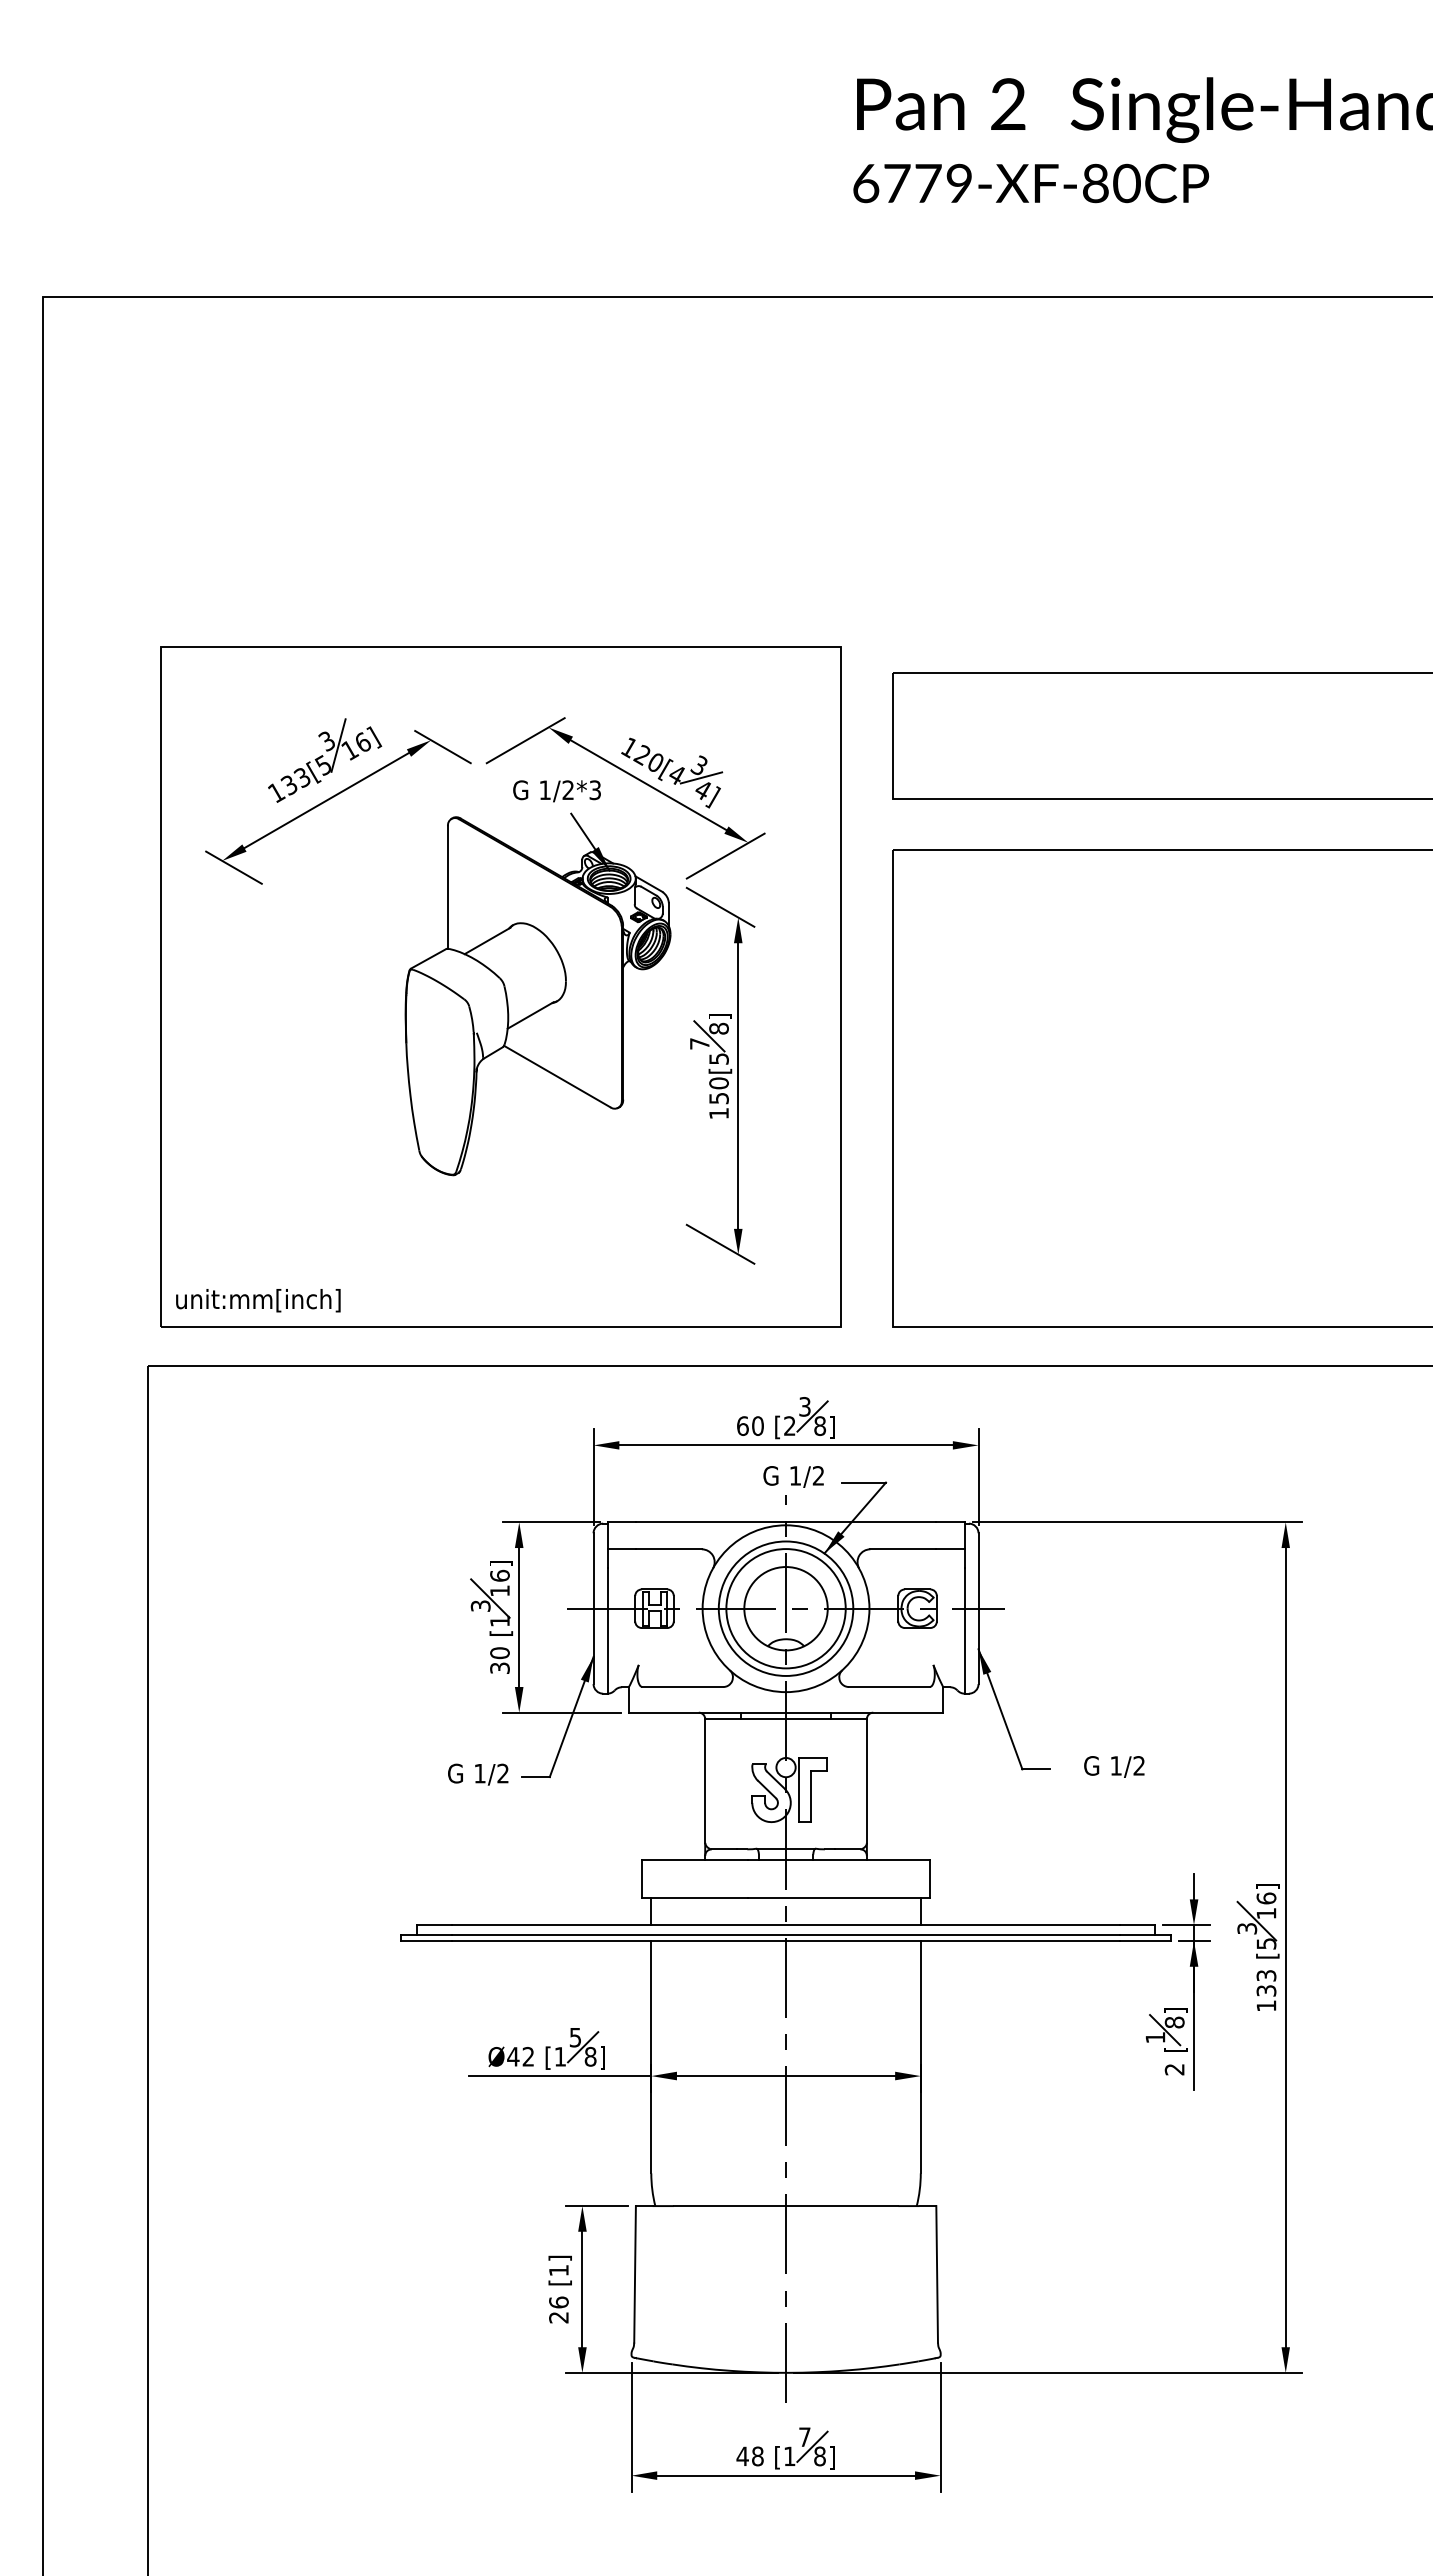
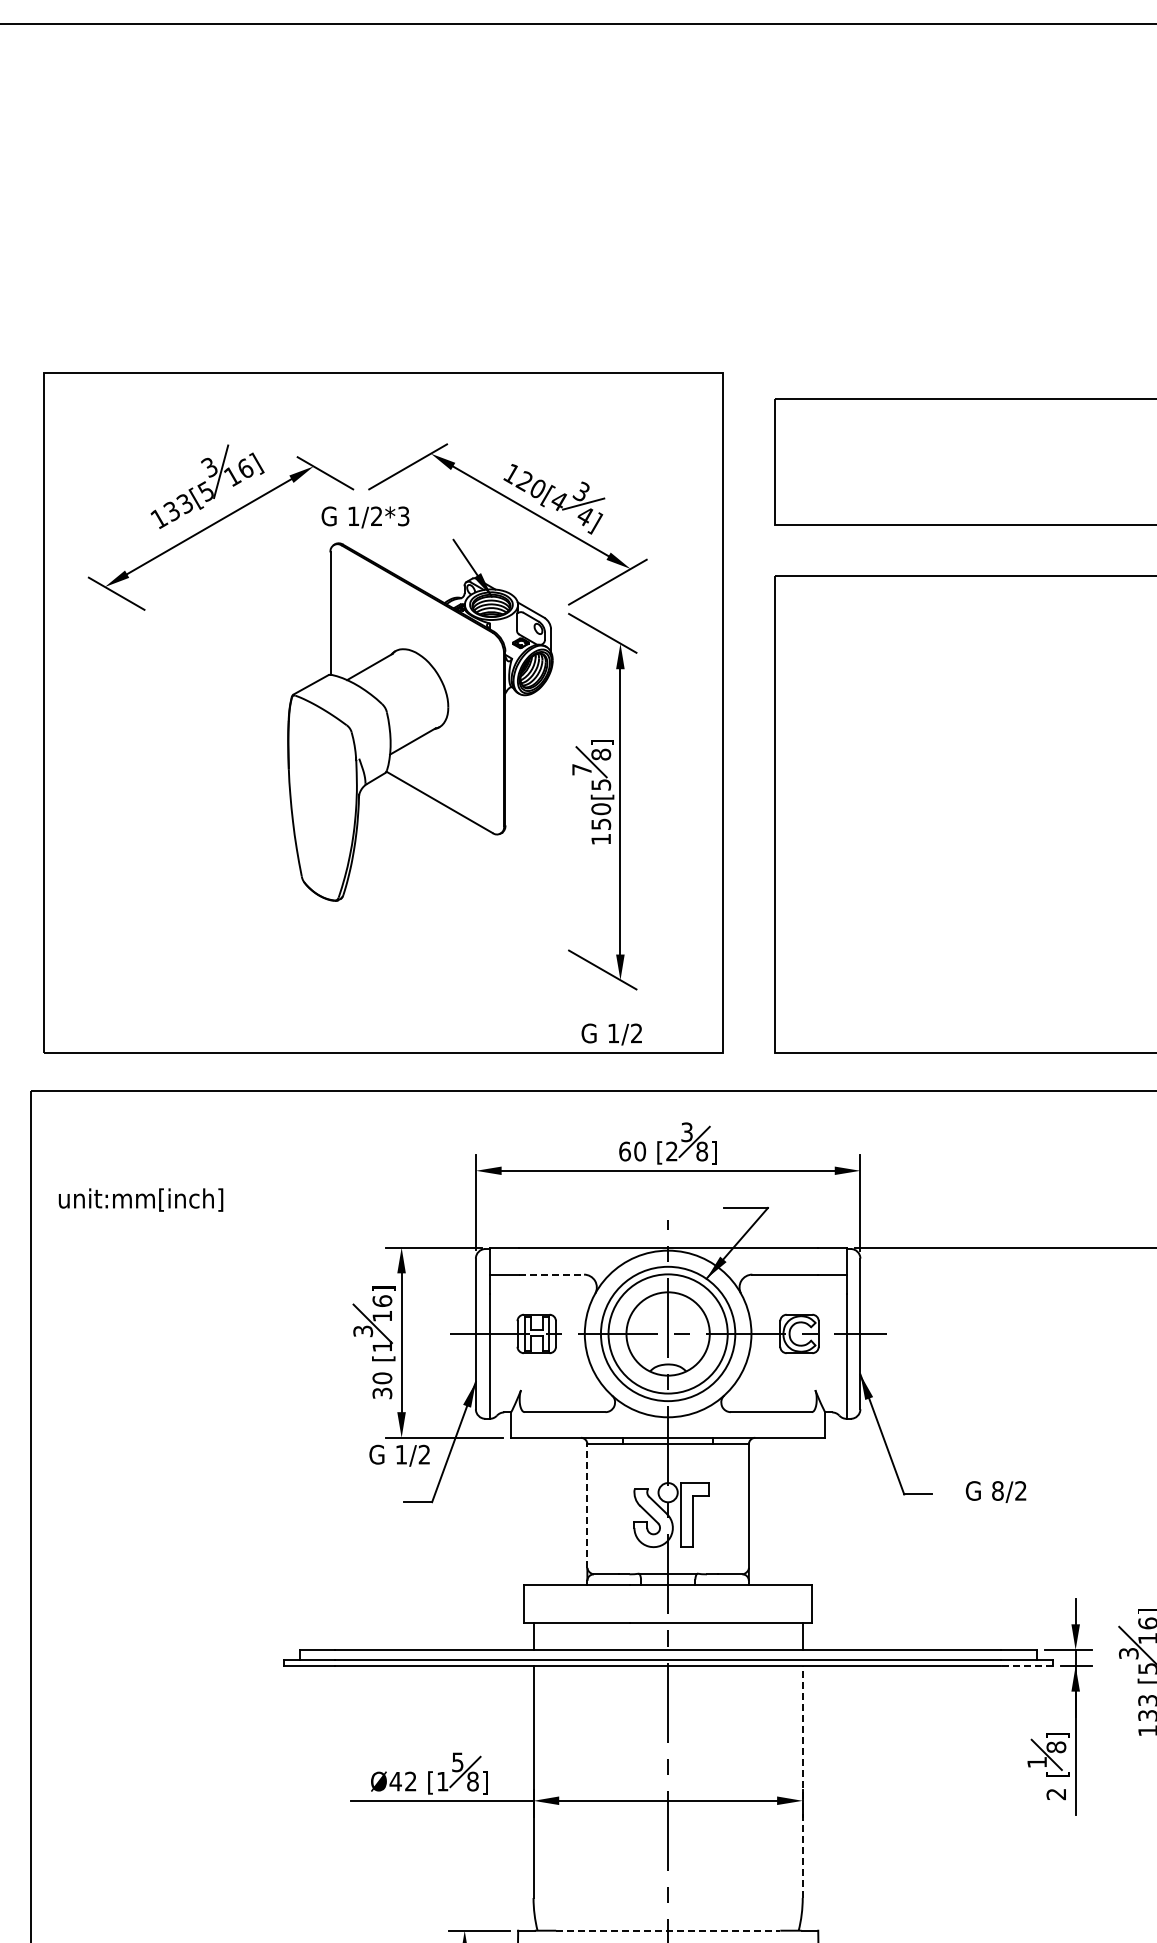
text: (556, 791) -> (364, 517), moved
text: (258, 1300) -> (141, 1199), moved
text: (793, 1476) -> (611, 1034), moved
line: (669, 1549) -> (551, 1274), solid -> dashed
text: (1116, 1765) -> (998, 1490), 1/2 -> 8/2
text: (478, 1774) -> (399, 1455), moved
line: (705, 1781) -> (587, 1506), solid -> dashed
line: (1145, 1941) -> (1027, 1666), solid -> dashed
line: (920, 2056) -> (802, 1781), solid -> dashed
line: (786, 2206) -> (668, 1931), solid -> dashed

